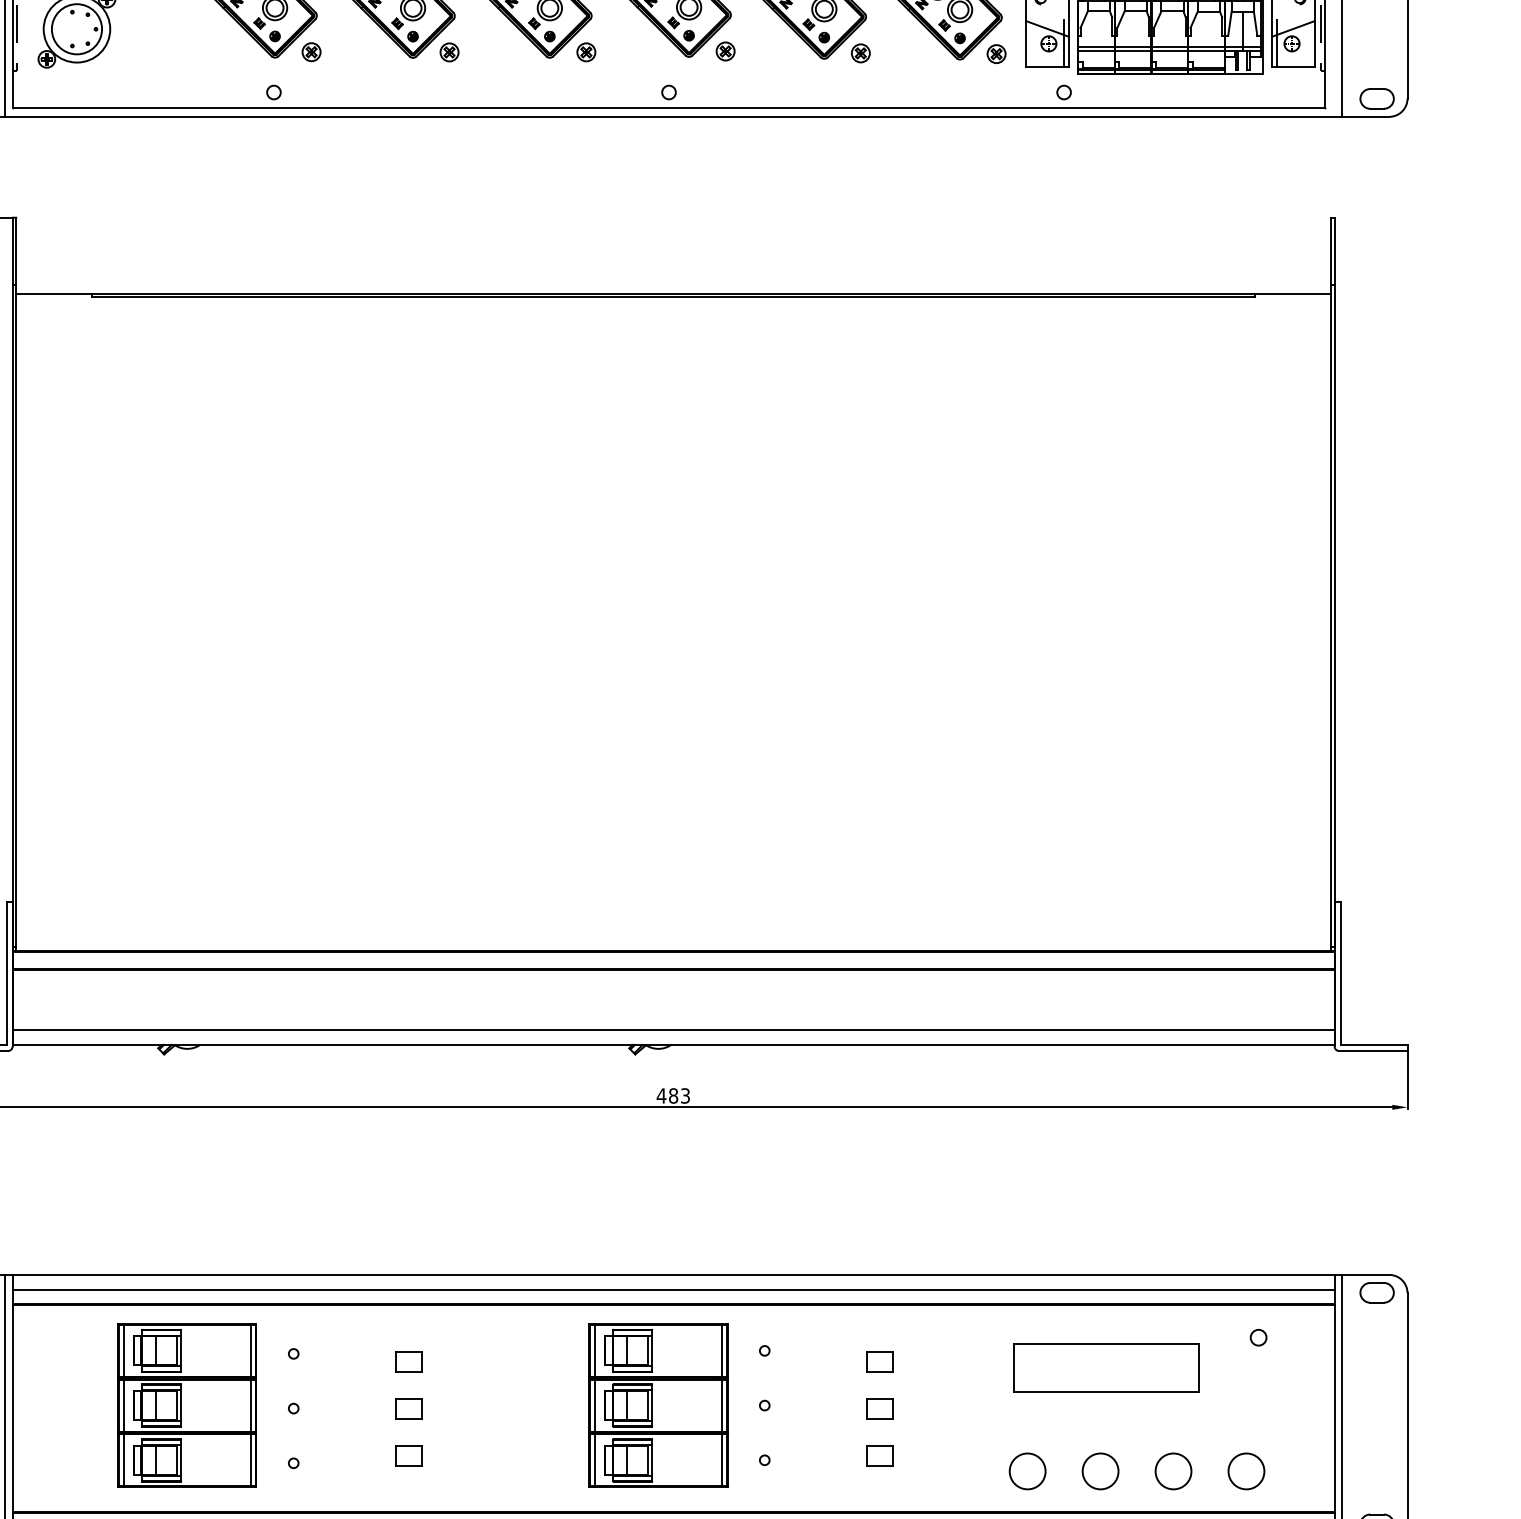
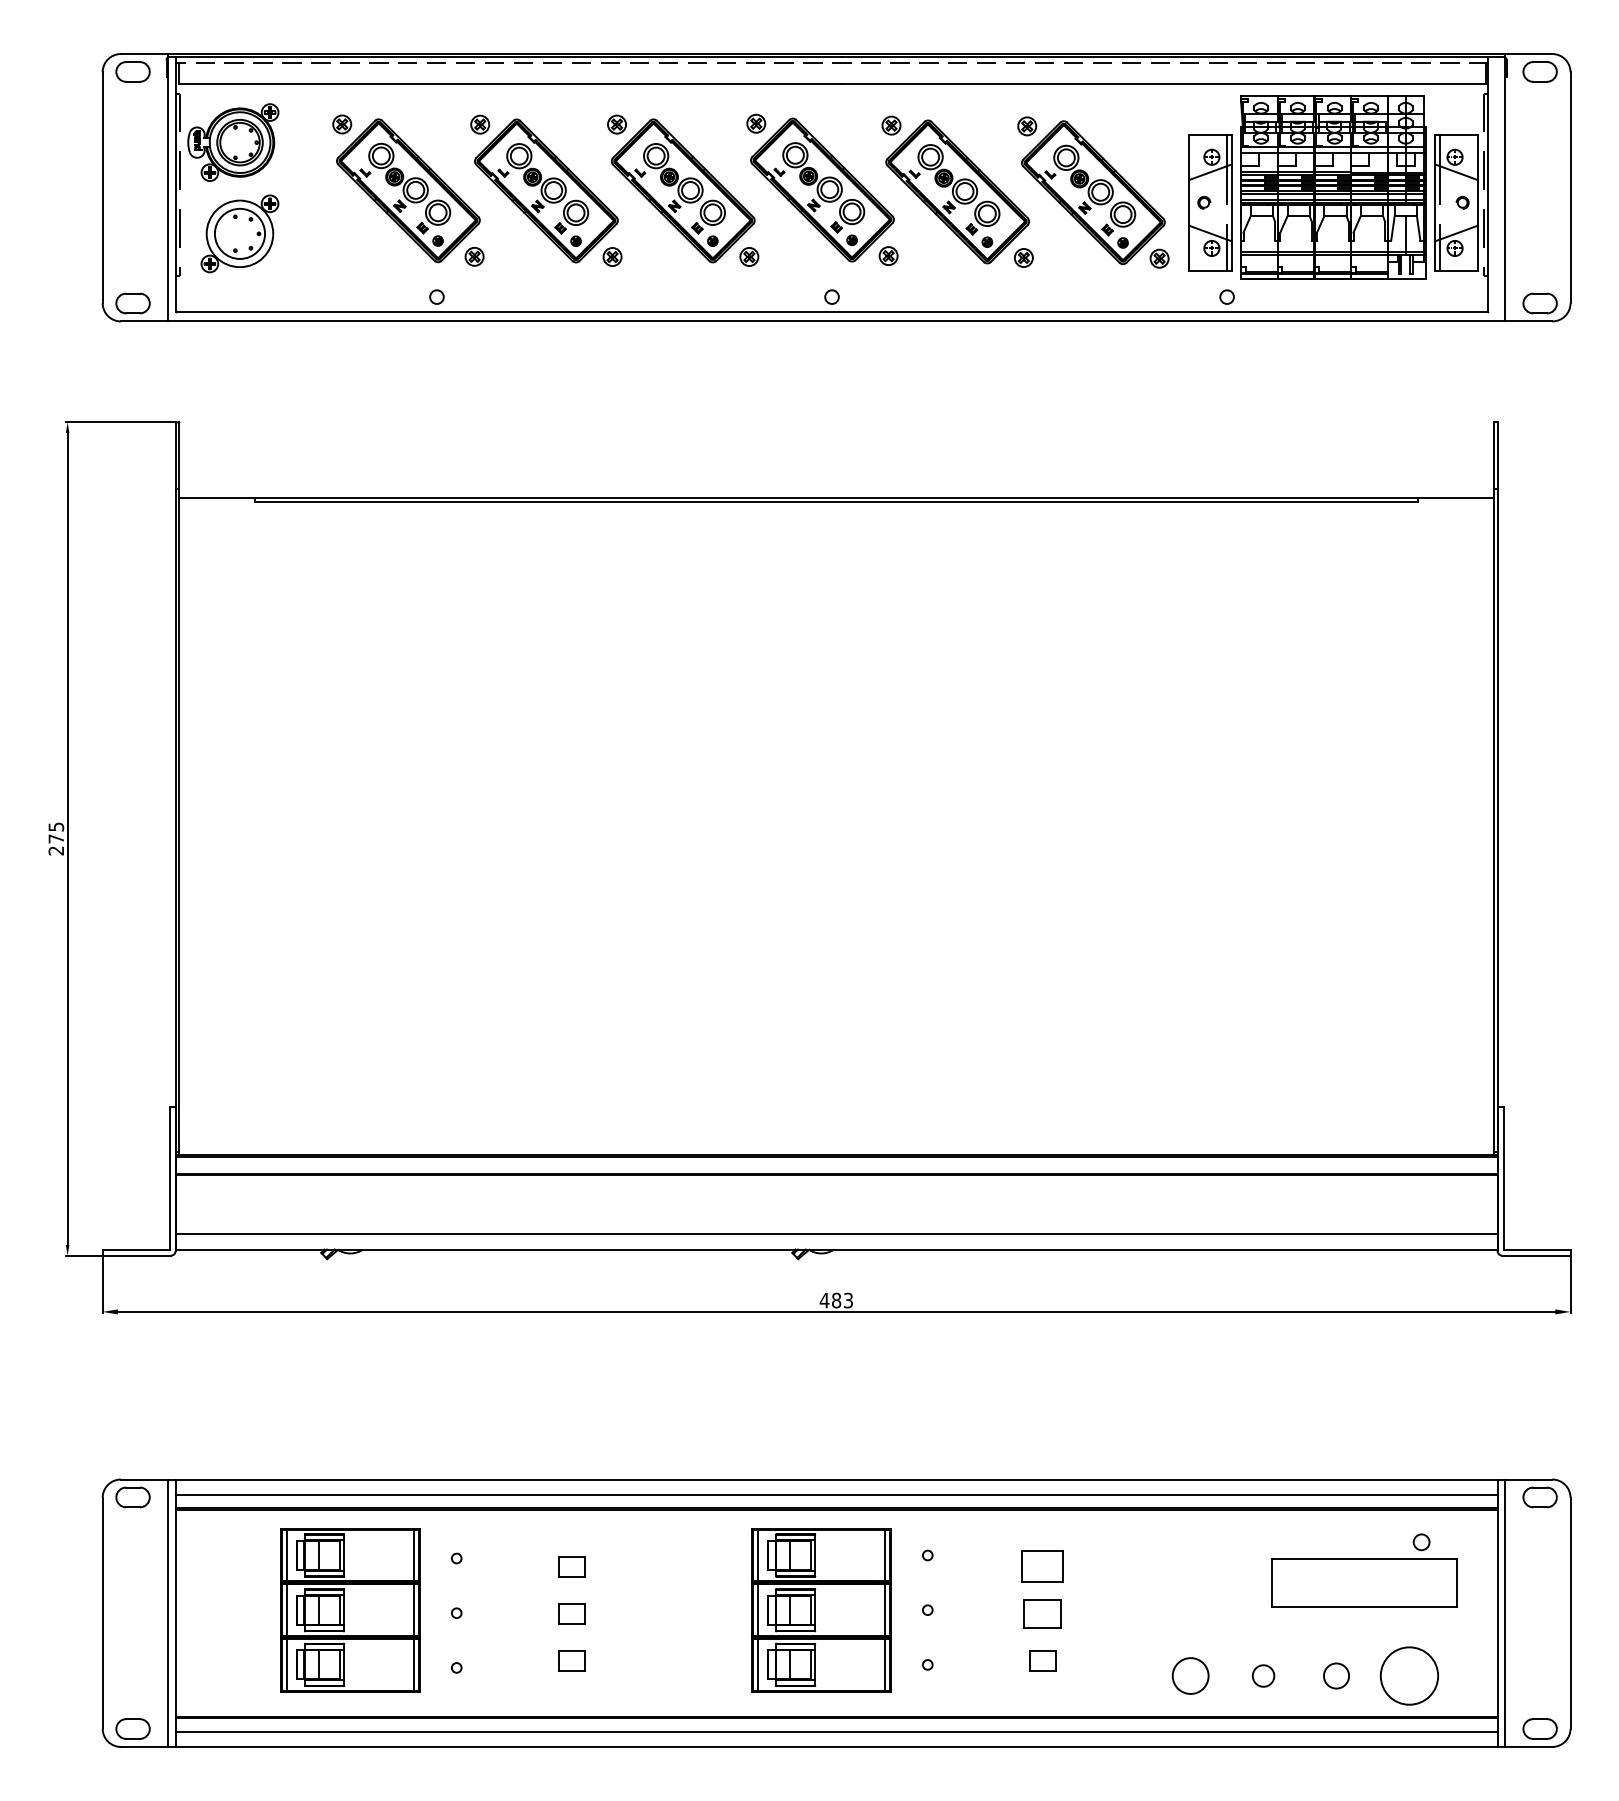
part: (879, 1361) -> (1042, 1566), size x1.6
part: (1106, 1367) -> (1364, 1582), moved
part: (879, 1408) -> (1042, 1613), size x1.4
circle: (1100, 1470) -> (1263, 1675), size x0.6
circle: (1173, 1470) -> (1336, 1675), size x0.7
circle: (1246, 1470) -> (1409, 1675), size x1.6

